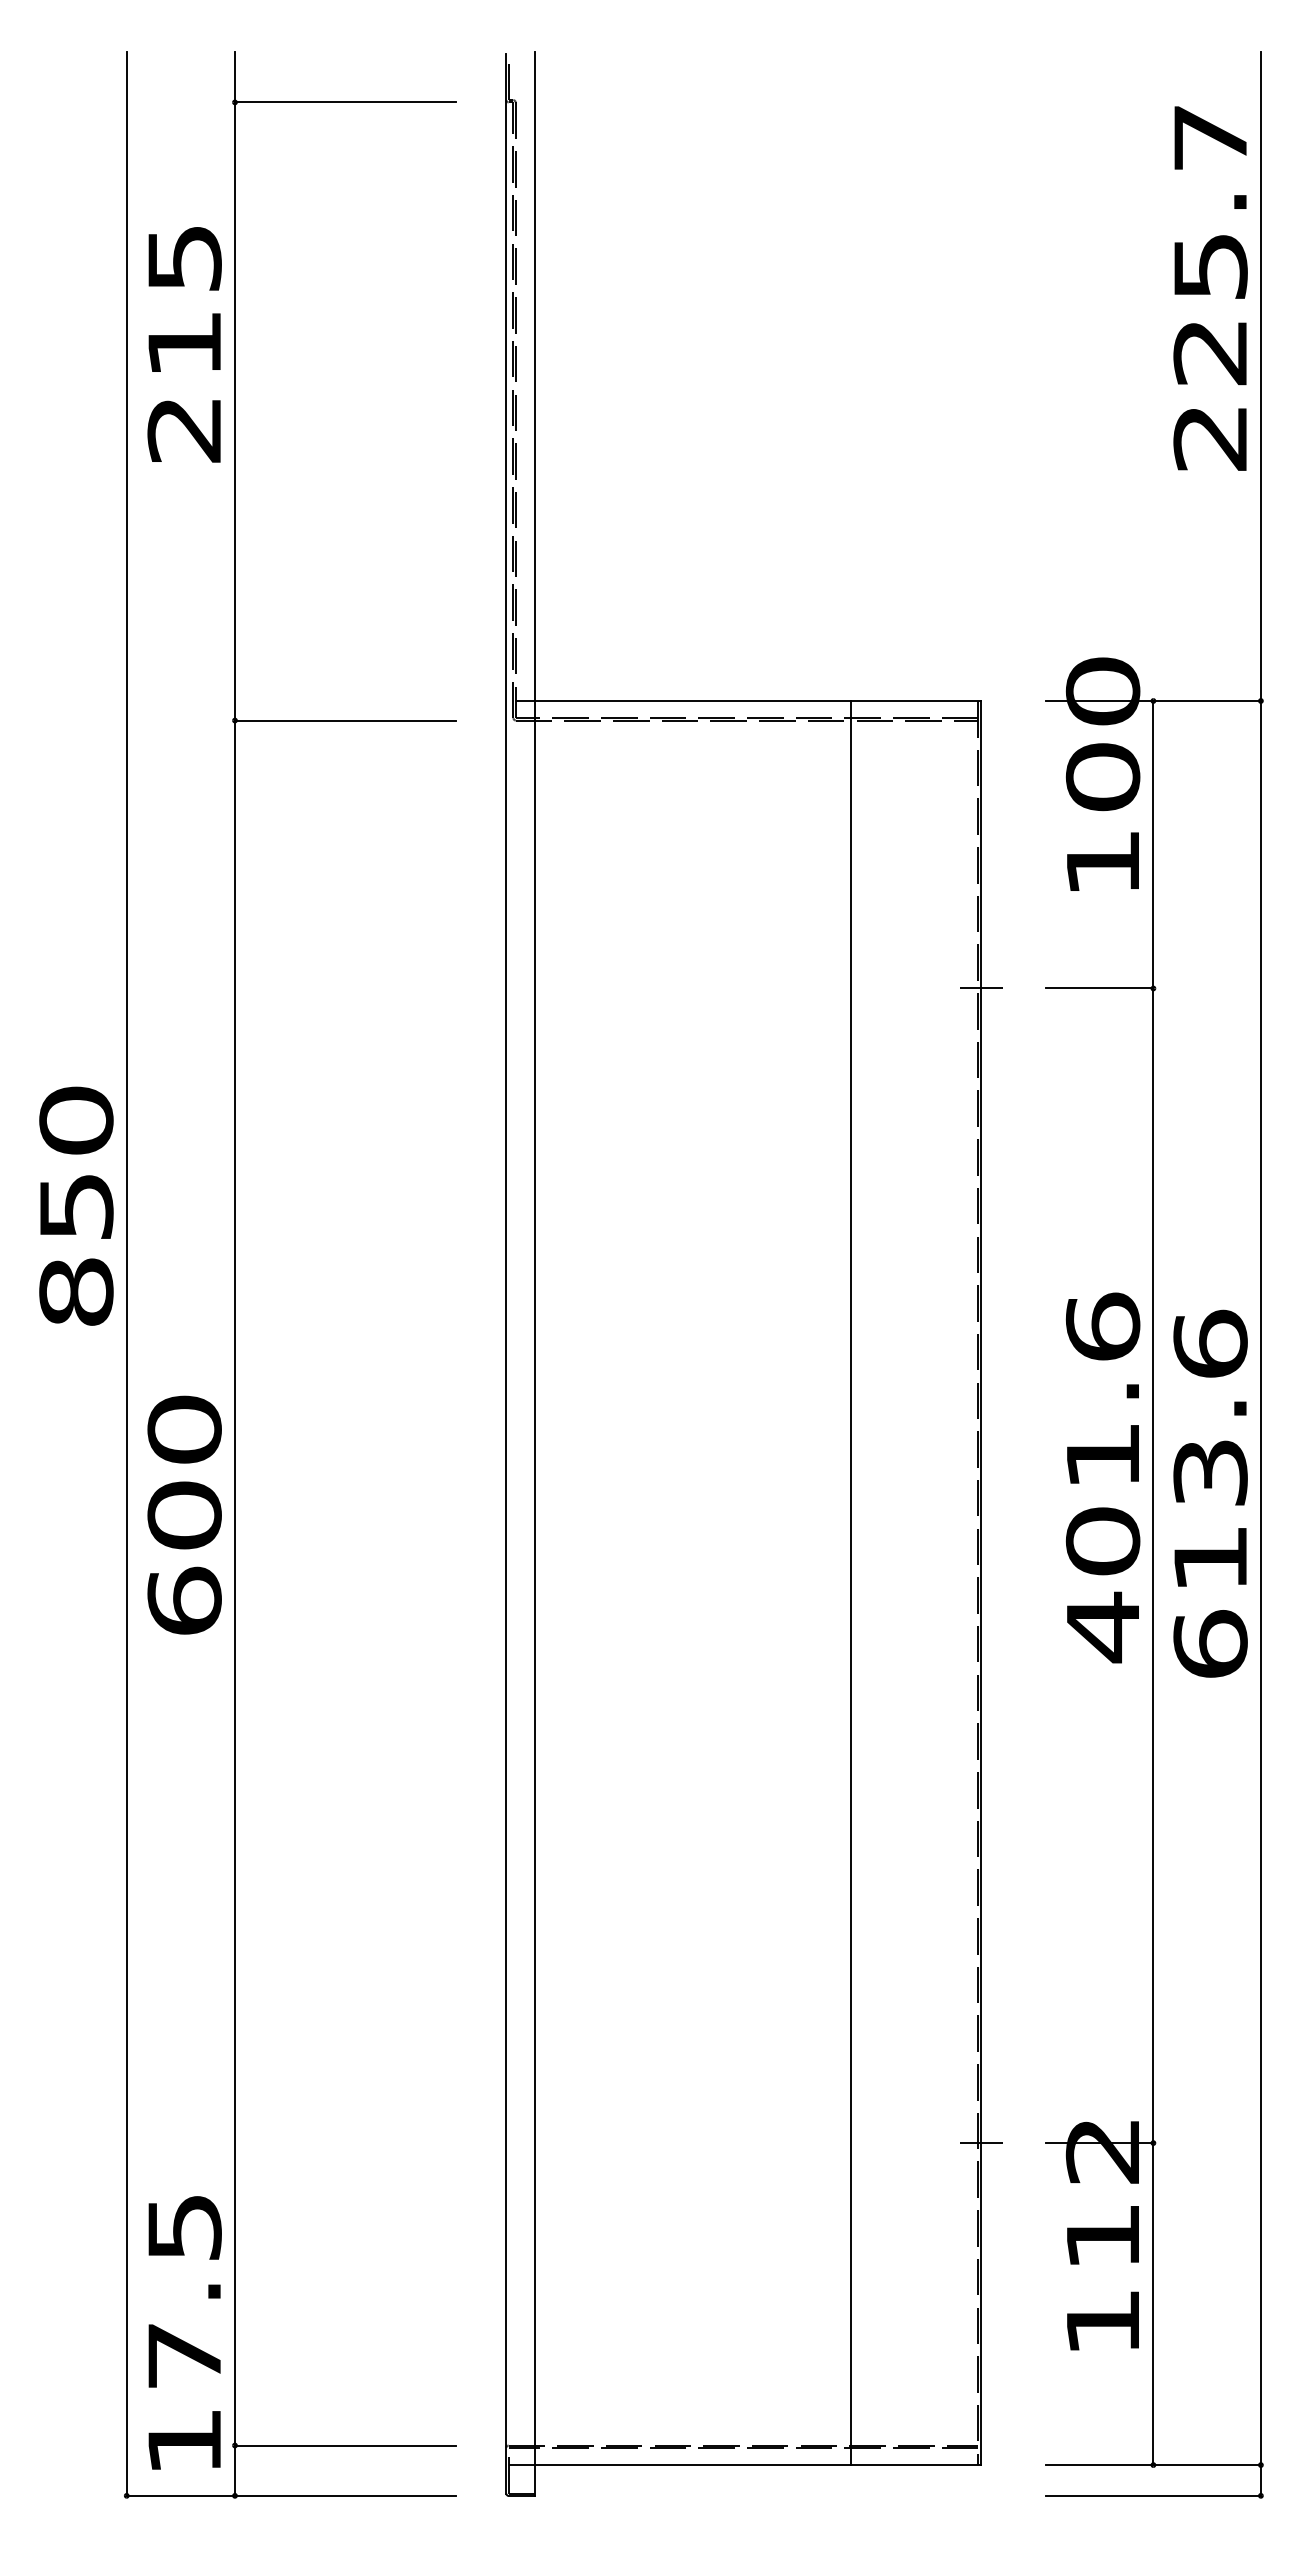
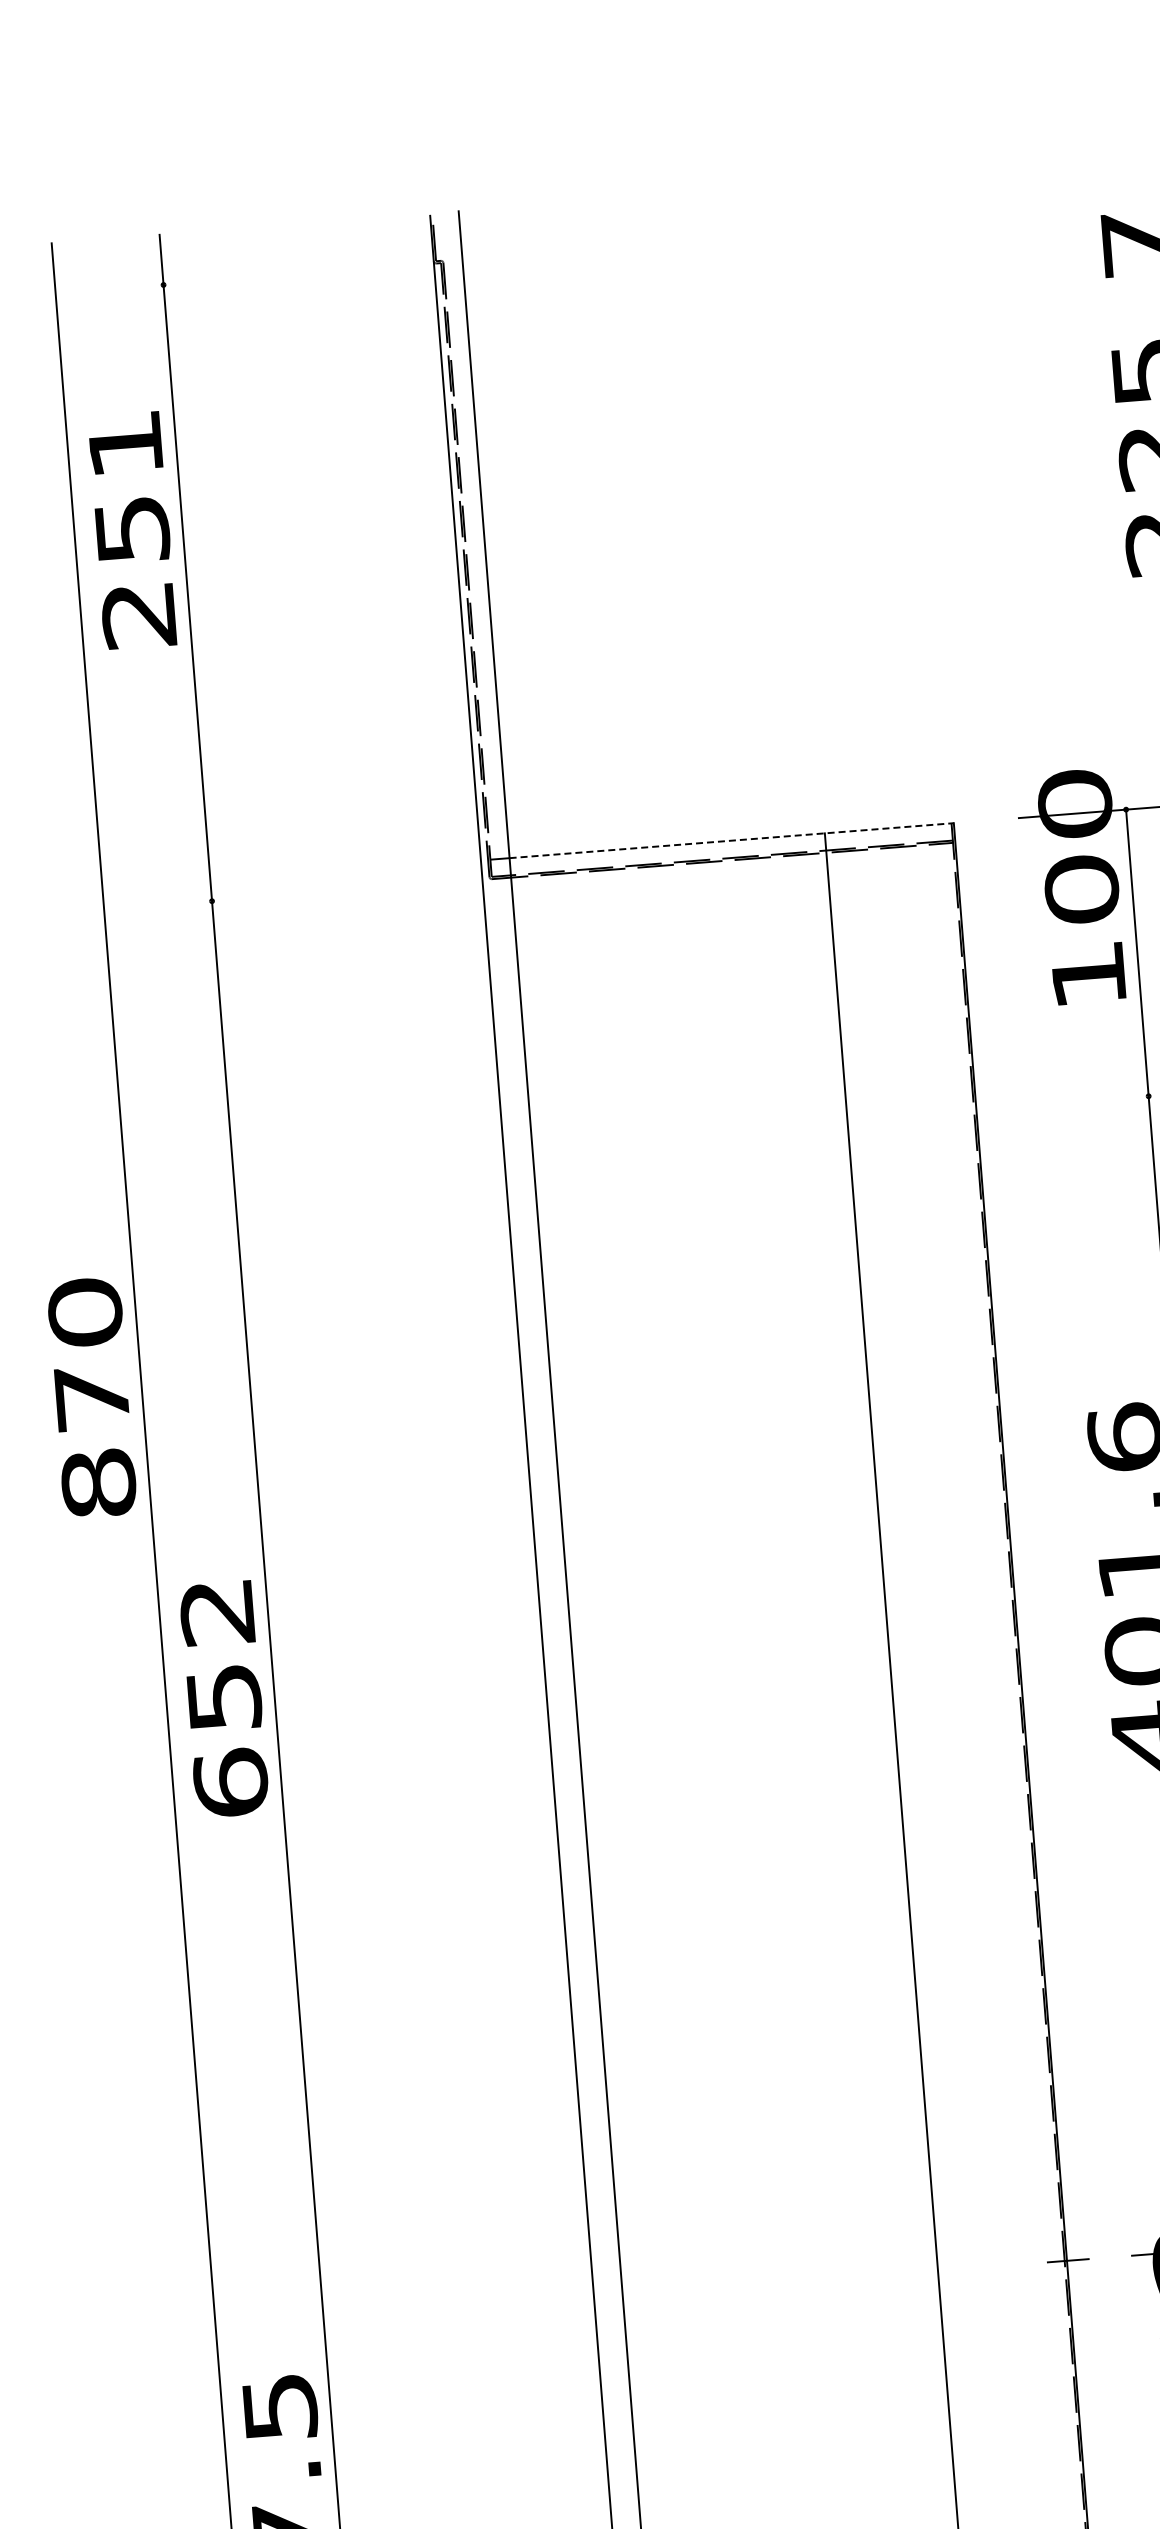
line: (345, 102) -> (273, 276), removed
text: (184, 301) -> (128, 487), 215 -> 251
line: (757, 701) -> (731, 841), solid -> dashed
line: (345, 720) -> (322, 892), removed
line: (981, 988) -> (977, 1109), removed
line: (1099, 988) -> (1094, 1100), removed
text: (76, 1206) -> (92, 1398), 850 -> 870
text: (184, 1472) -> (220, 1654), 600 -> 652

